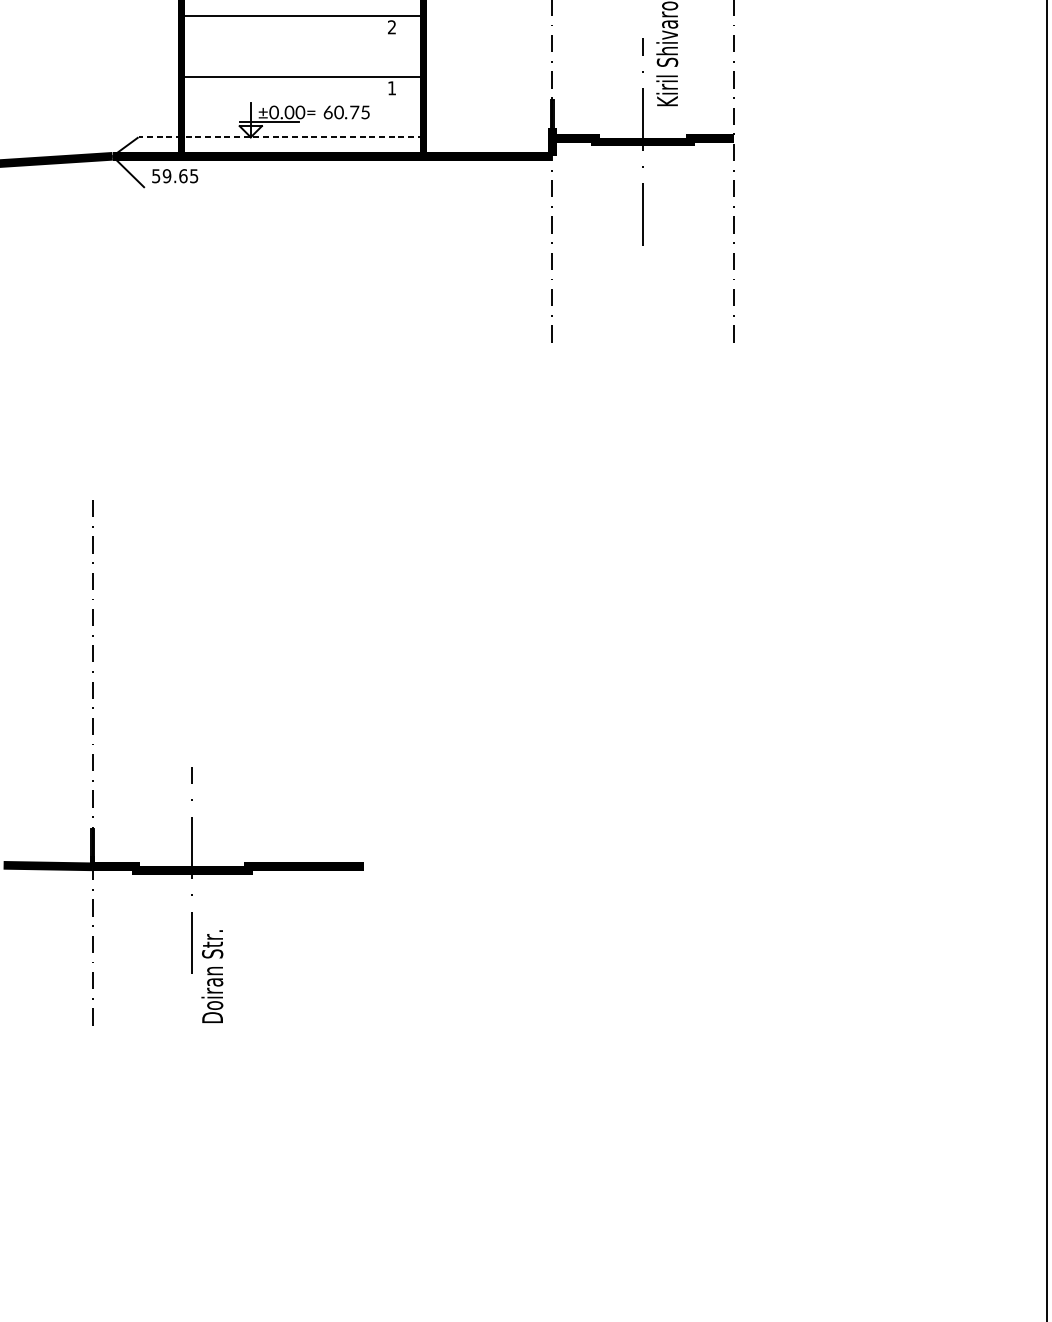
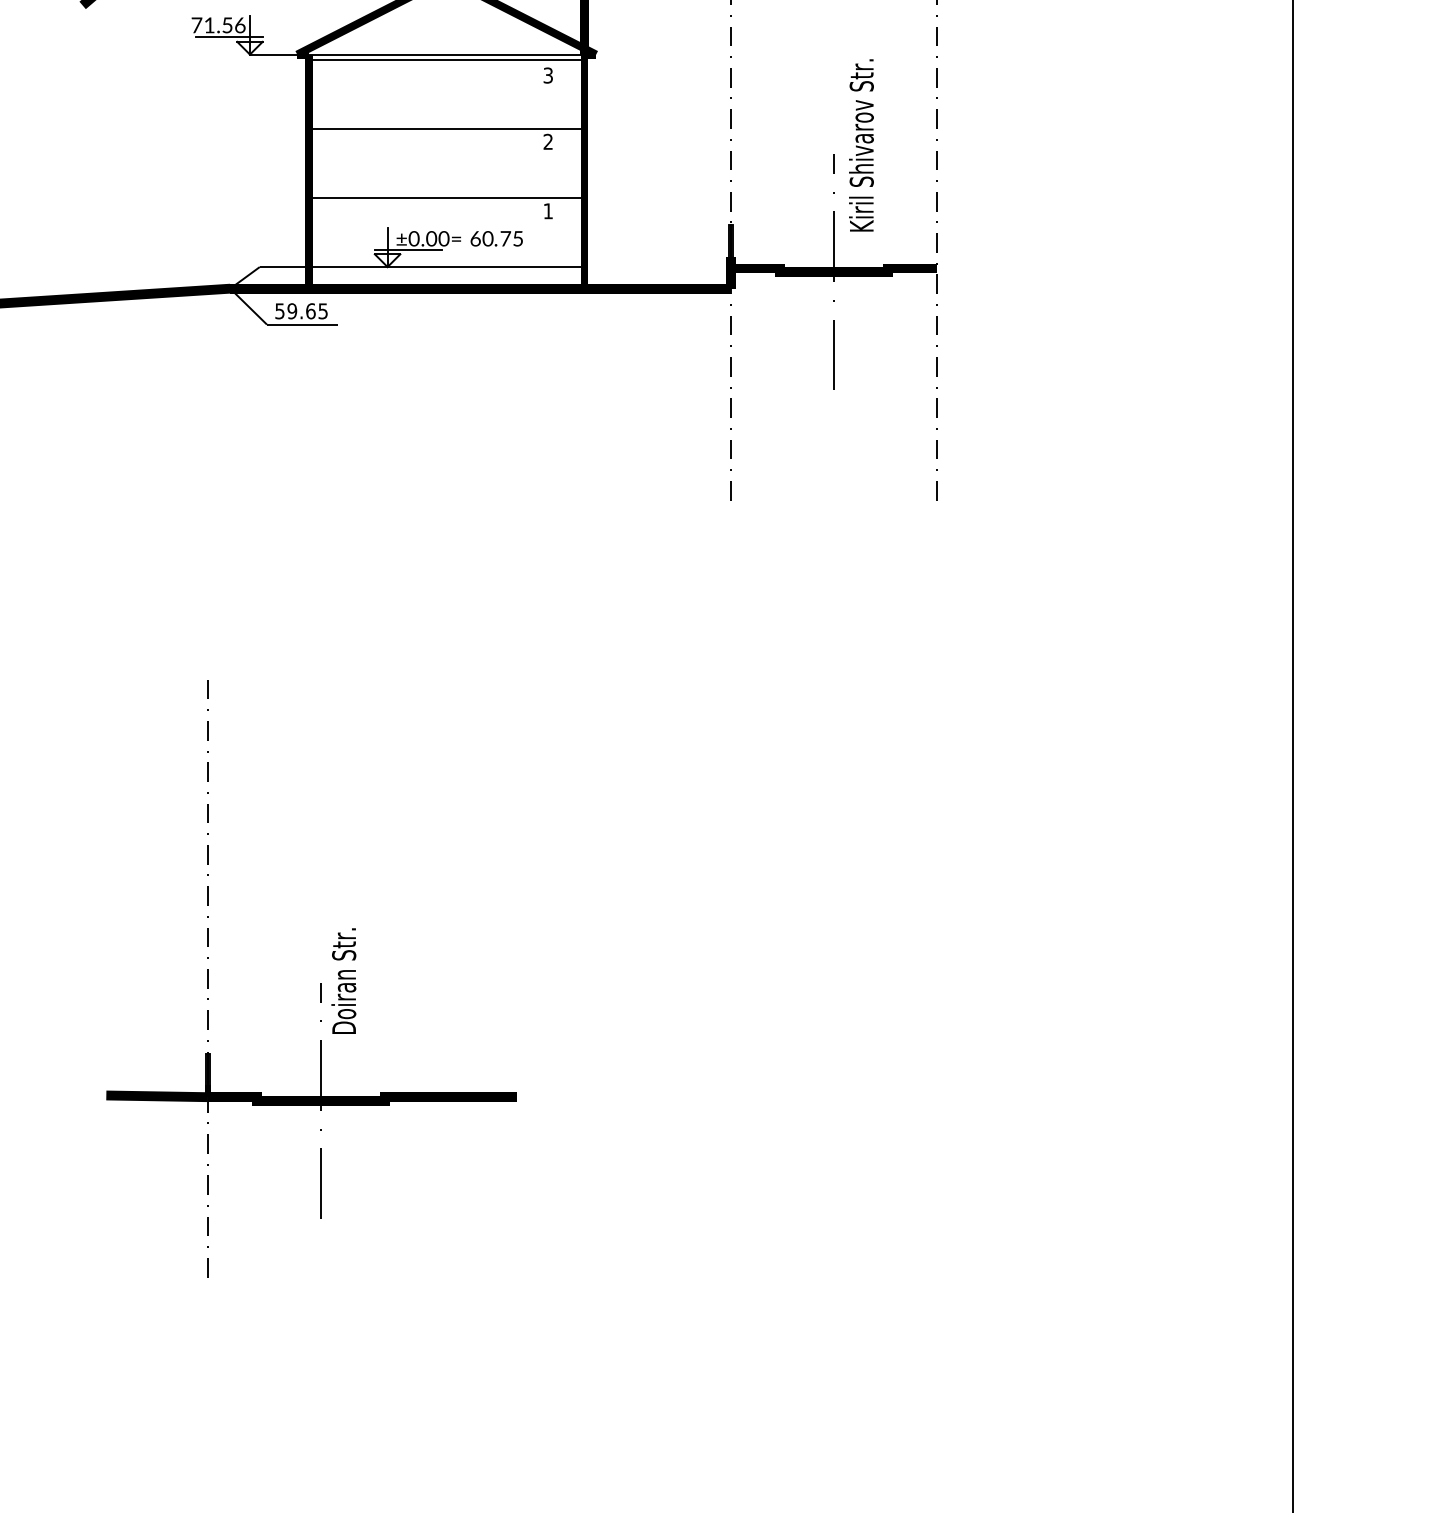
line: (280, 137) -> (421, 267), dashed -> solid
line: (175, 187) -> (301, 324), added
text: (212, 976) -> (343, 980), moved

